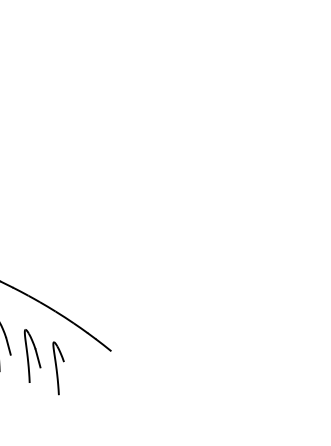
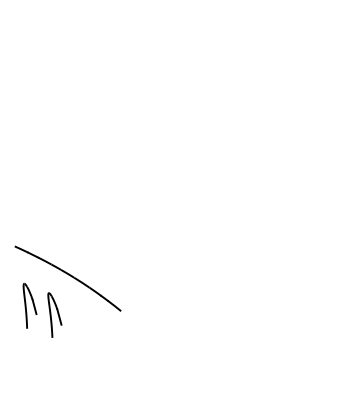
part: (58, 368) -> (76, 325), removed

